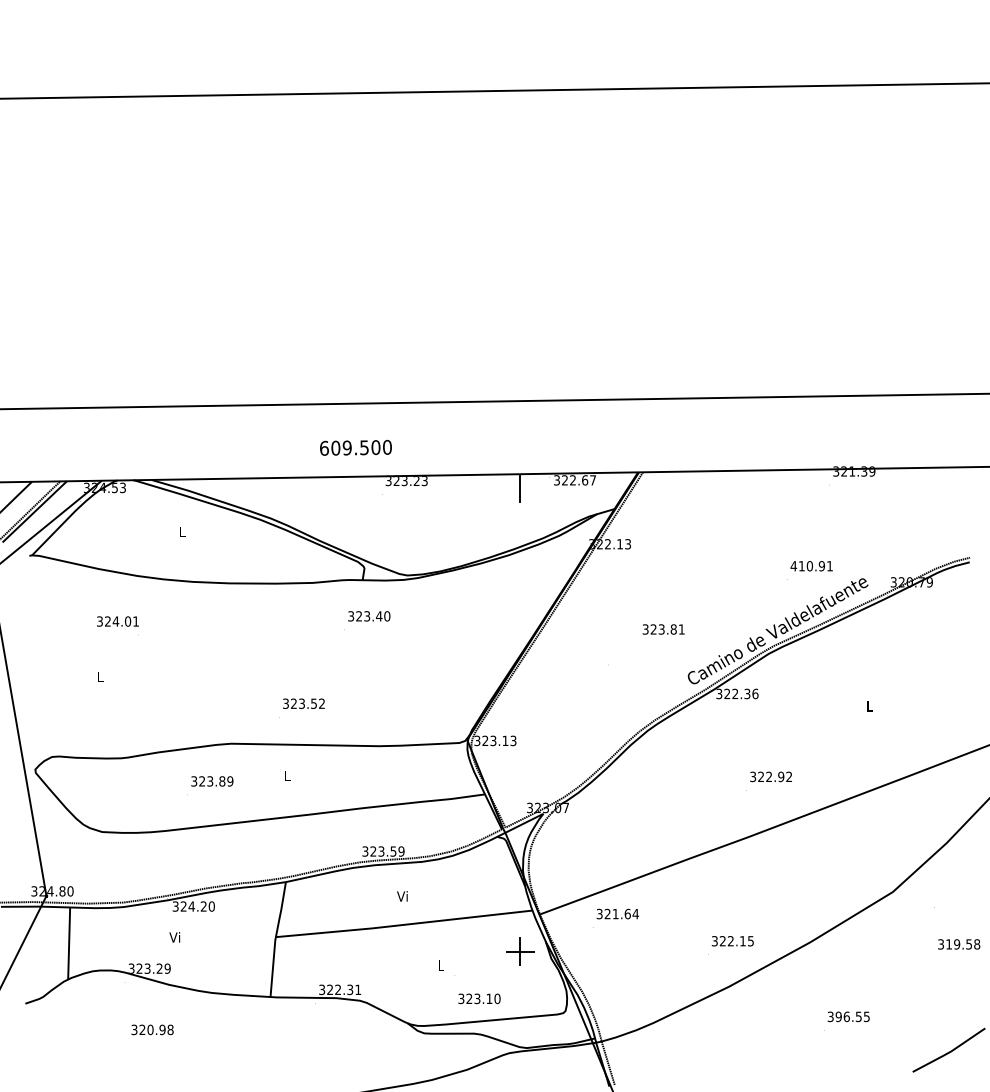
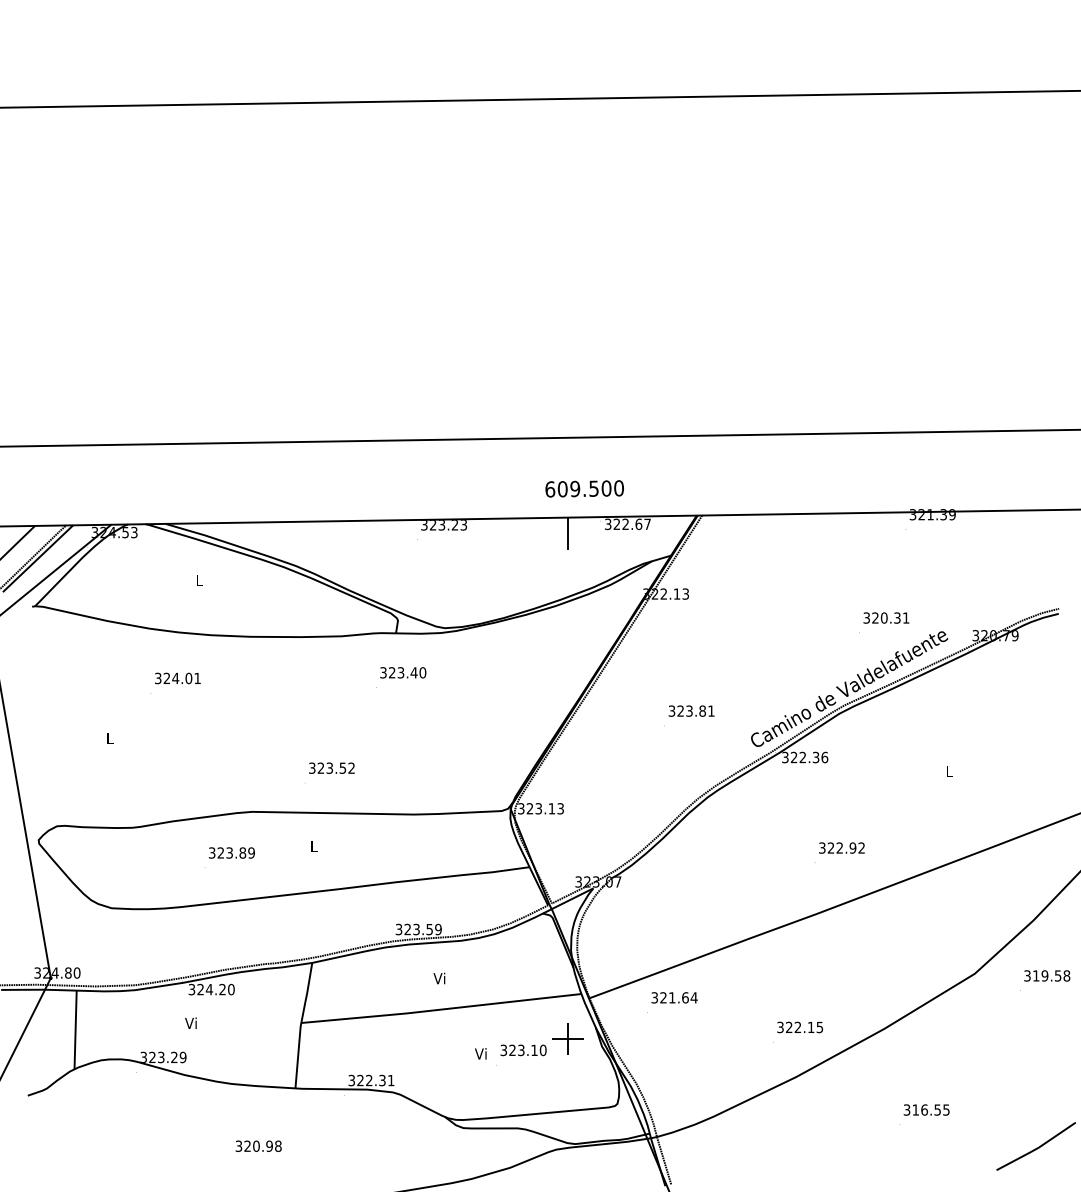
text: (355, 447) -> (584, 488), moved
text: (807, 565) -> (881, 617), 410.91 -> 320.31
text: (117, 621) -> (177, 678), moved
text: (663, 628) -> (691, 710), moved
text: (959, 944) -> (1047, 975), moved
text: (440, 965) -> (480, 1053), L -> Vi
text: (479, 998) -> (523, 1050), moved
text: (838, 1016) -> (915, 1109), 396.55 -> 316.55
text: (152, 1029) -> (258, 1145), moved

